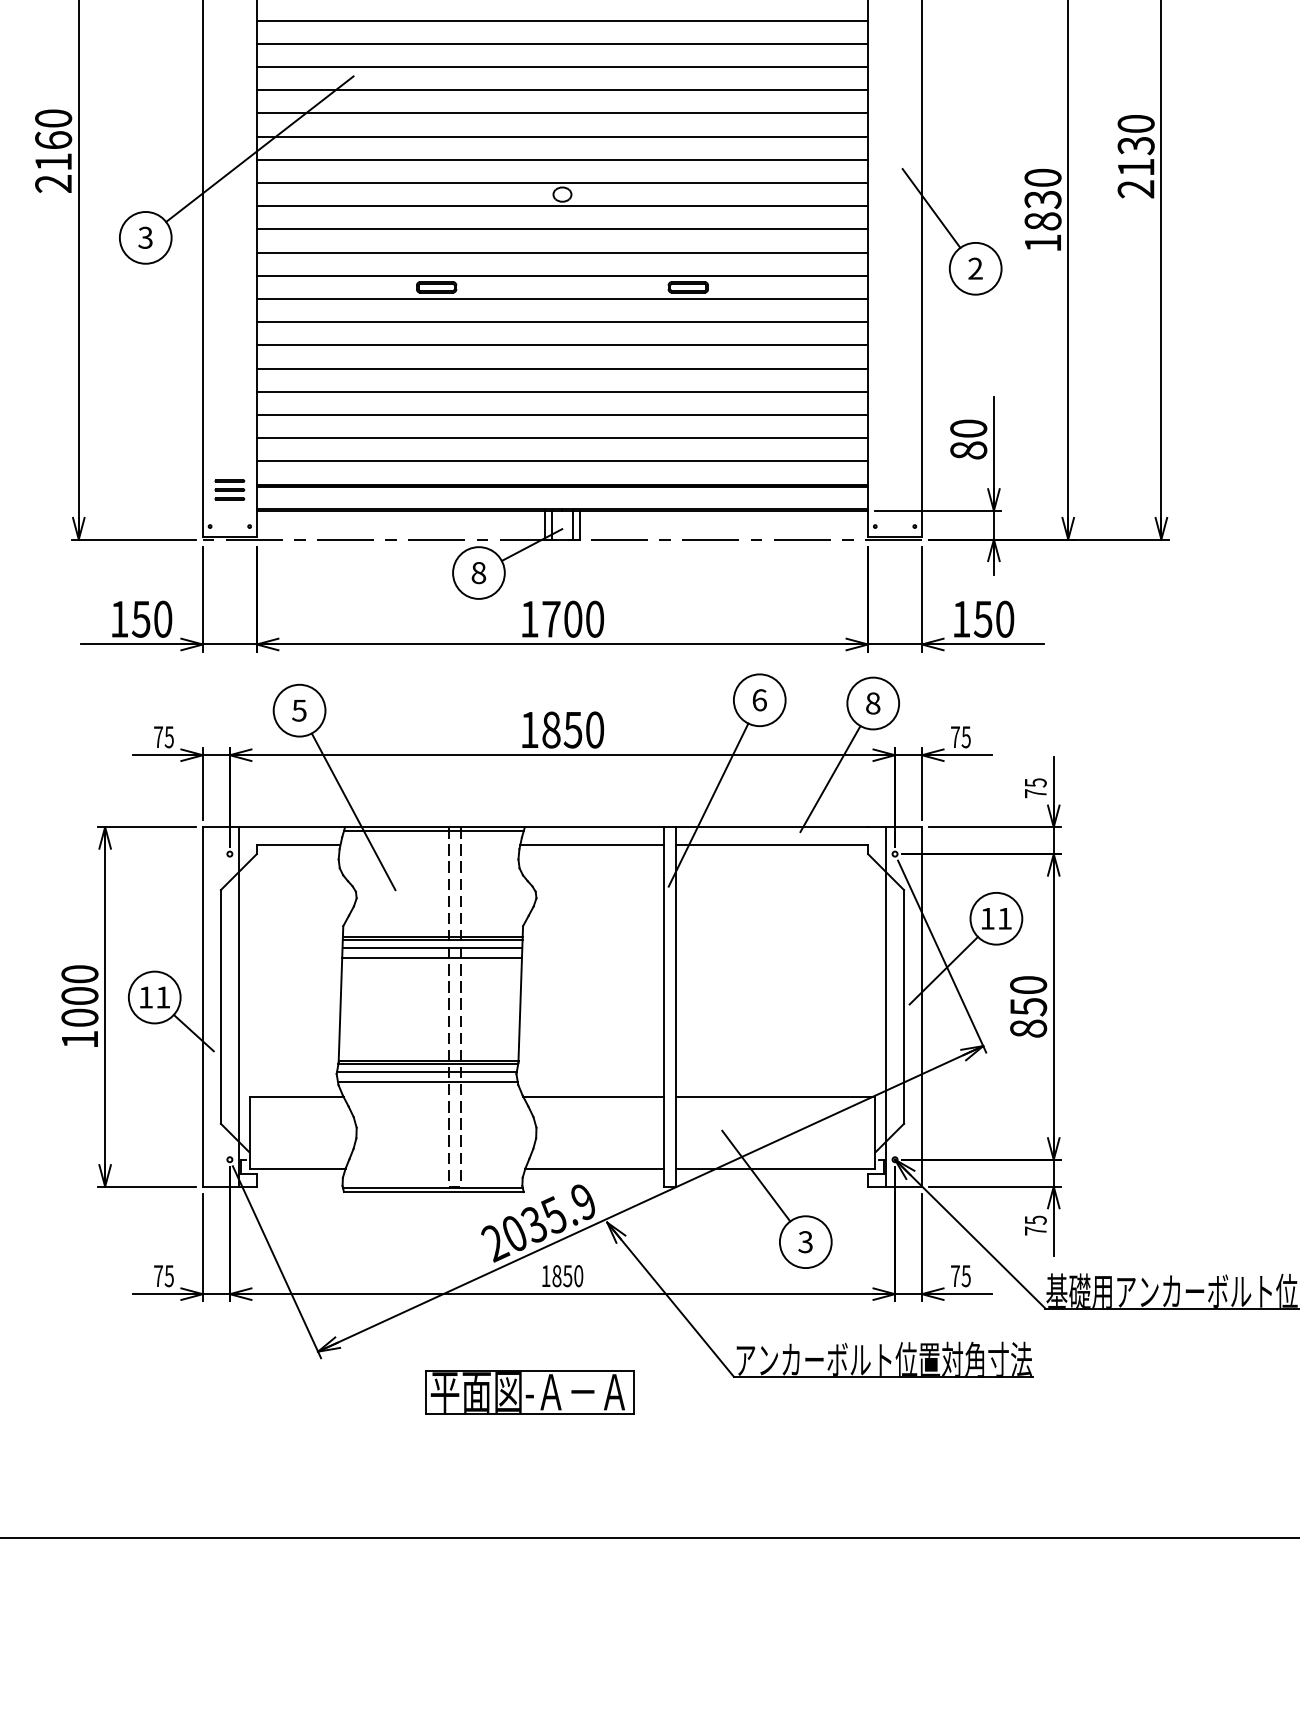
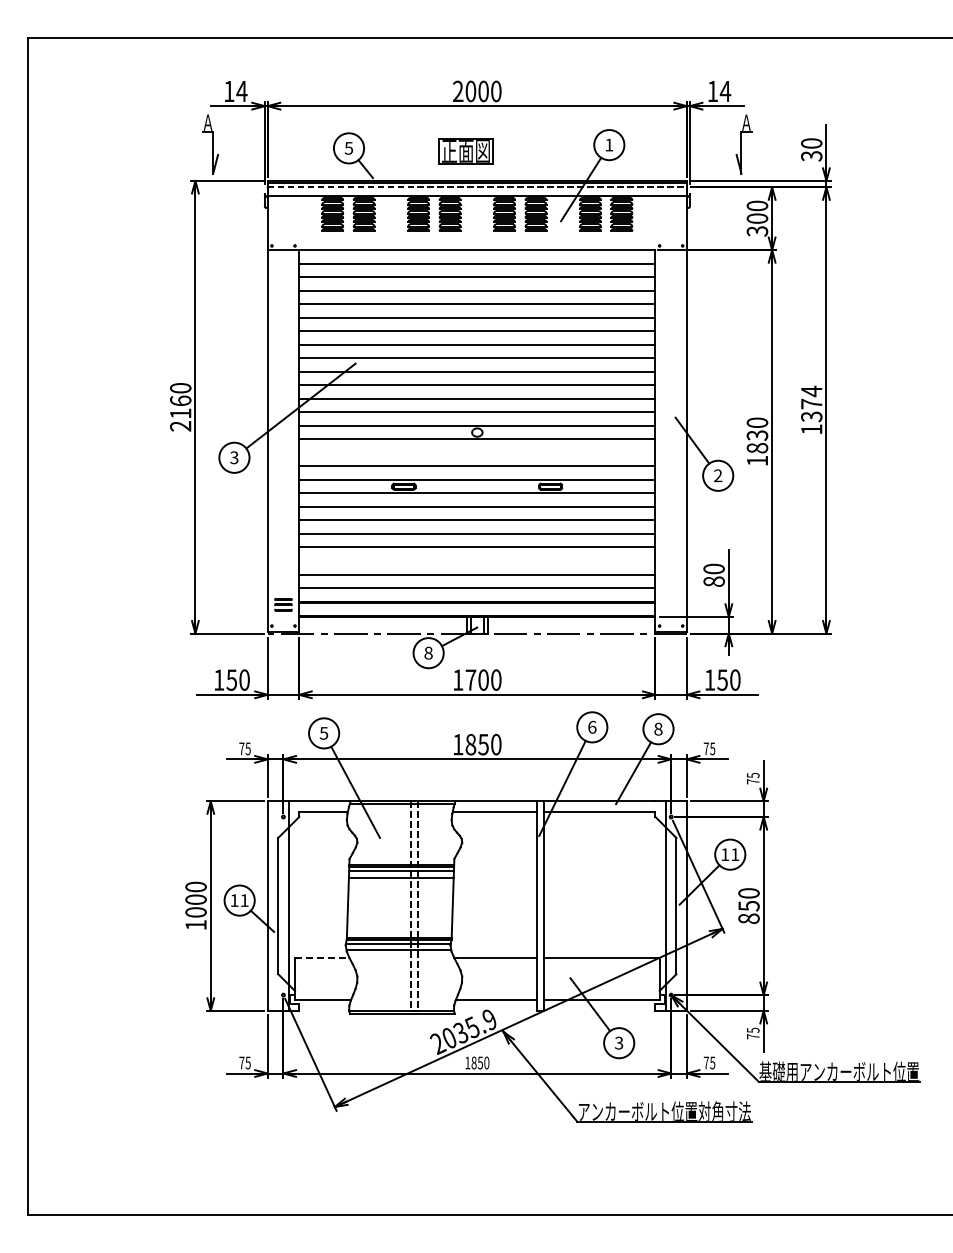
text: (1135, 155) -> (811, 409), 2130 -> 1374
line: (562, 228) -> (477, 452), removed
line: (562, 415) -> (477, 561), removed
line: (296, 1096) -> (322, 958), solid -> dashed
part: (530, 1391) -> (458, 1130), removed

